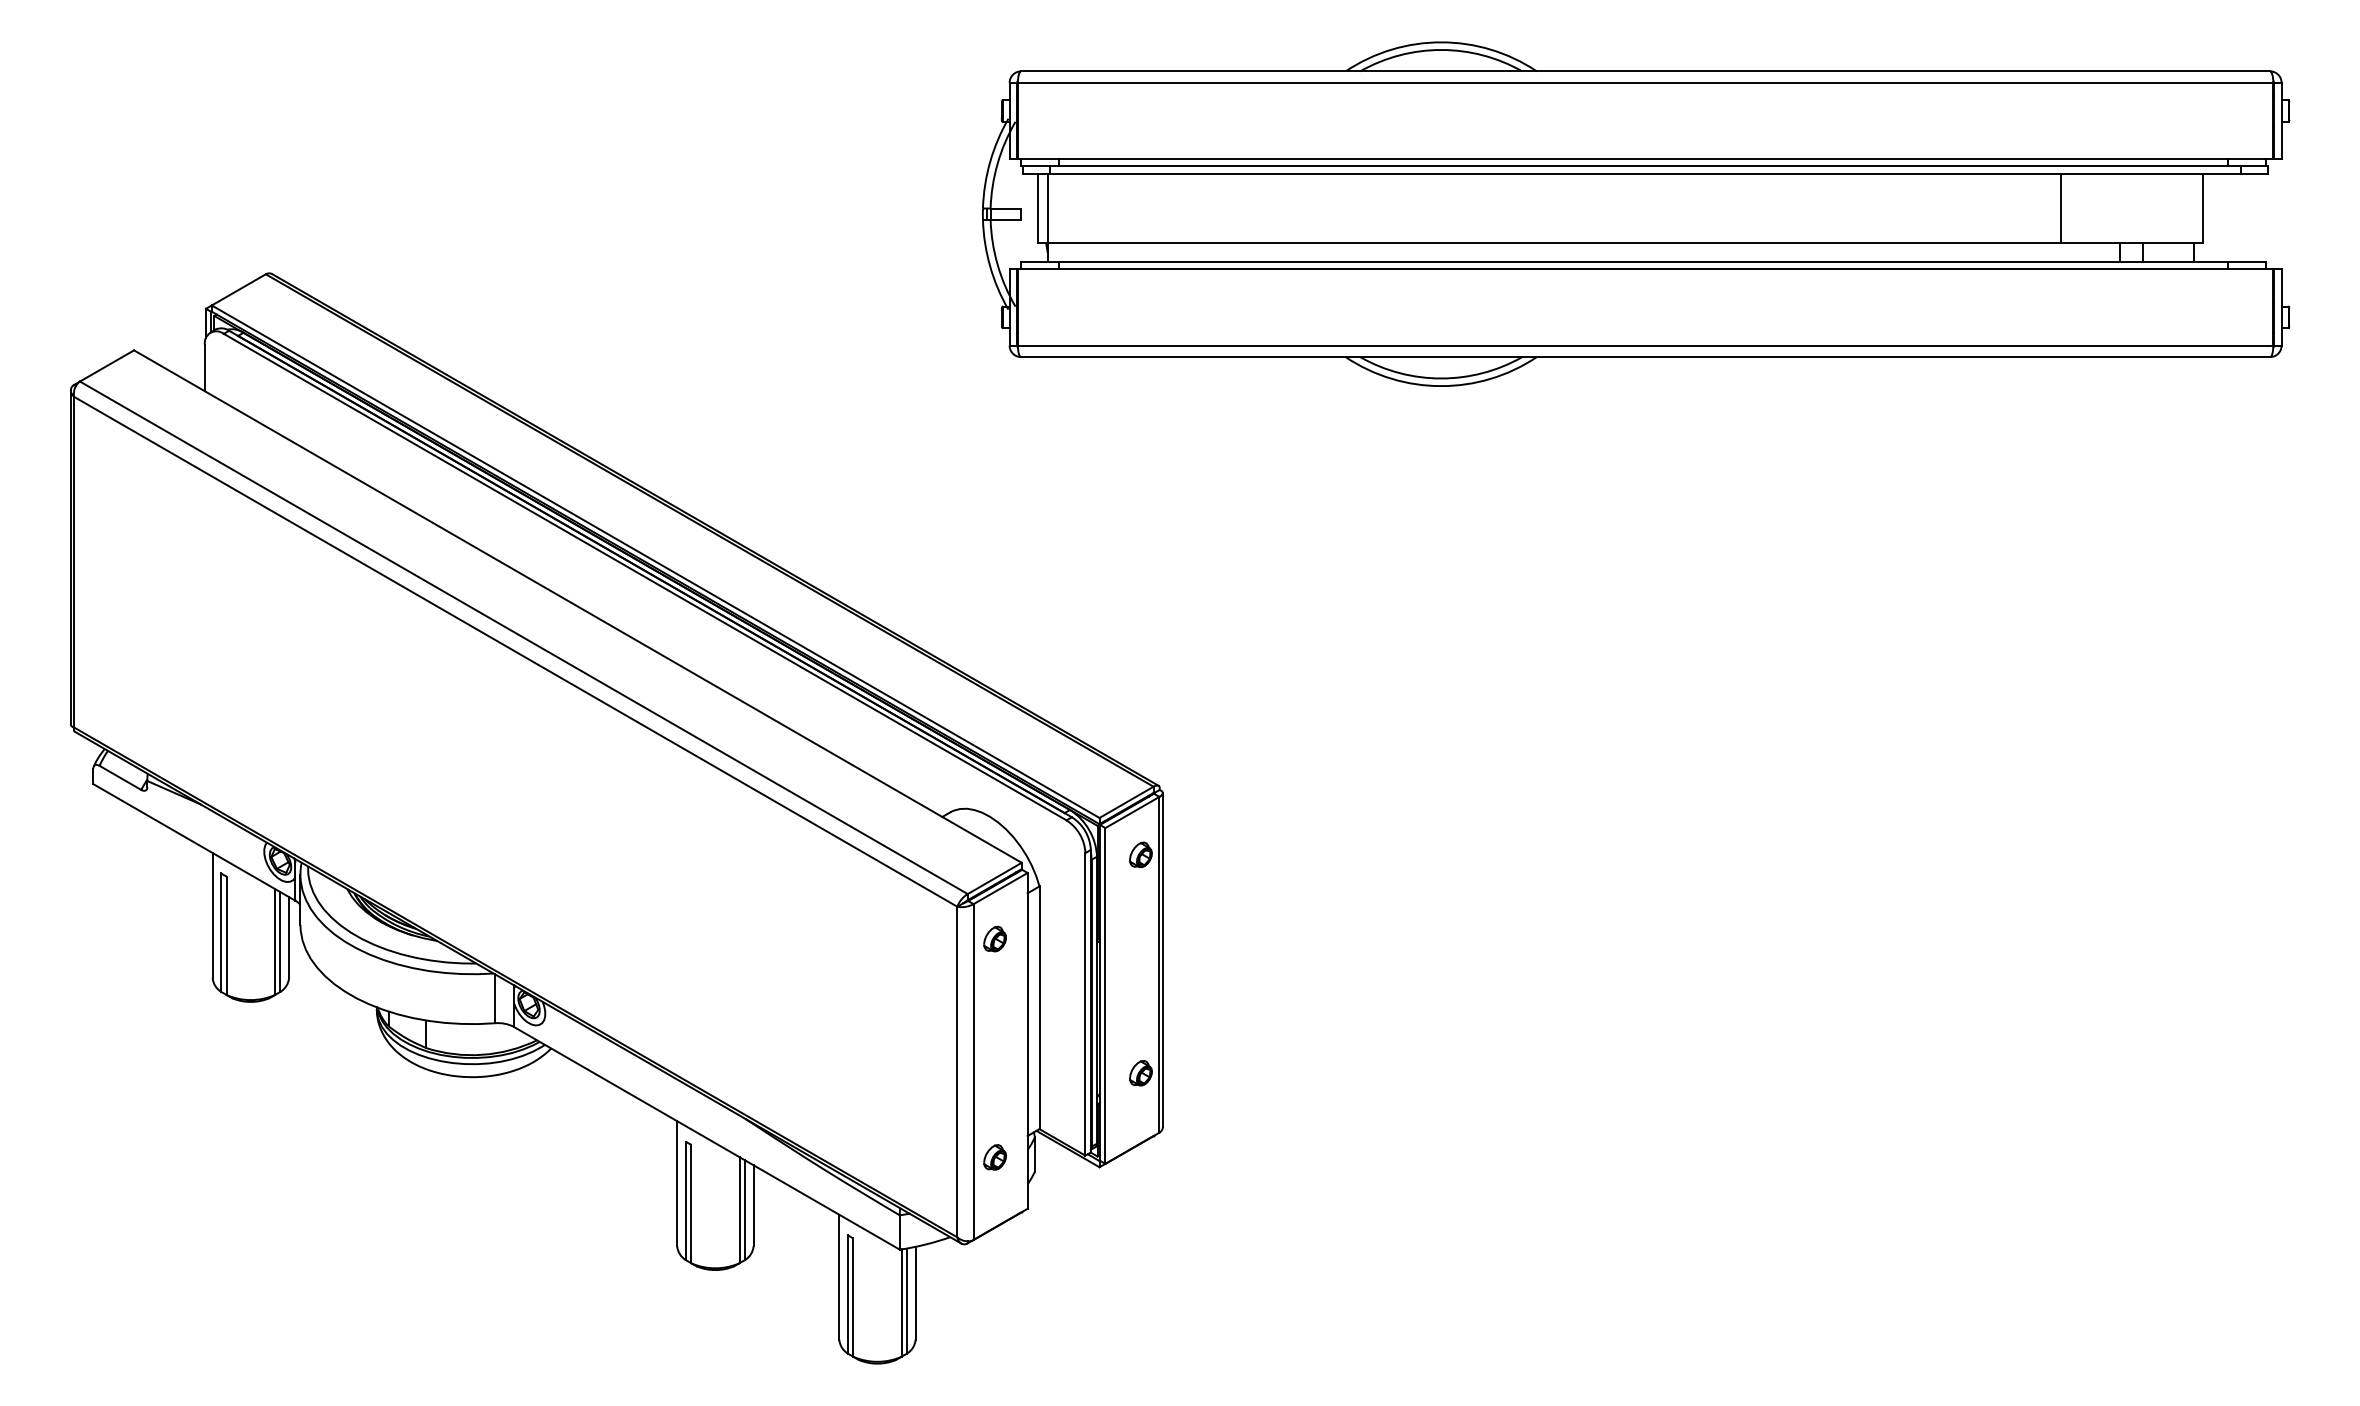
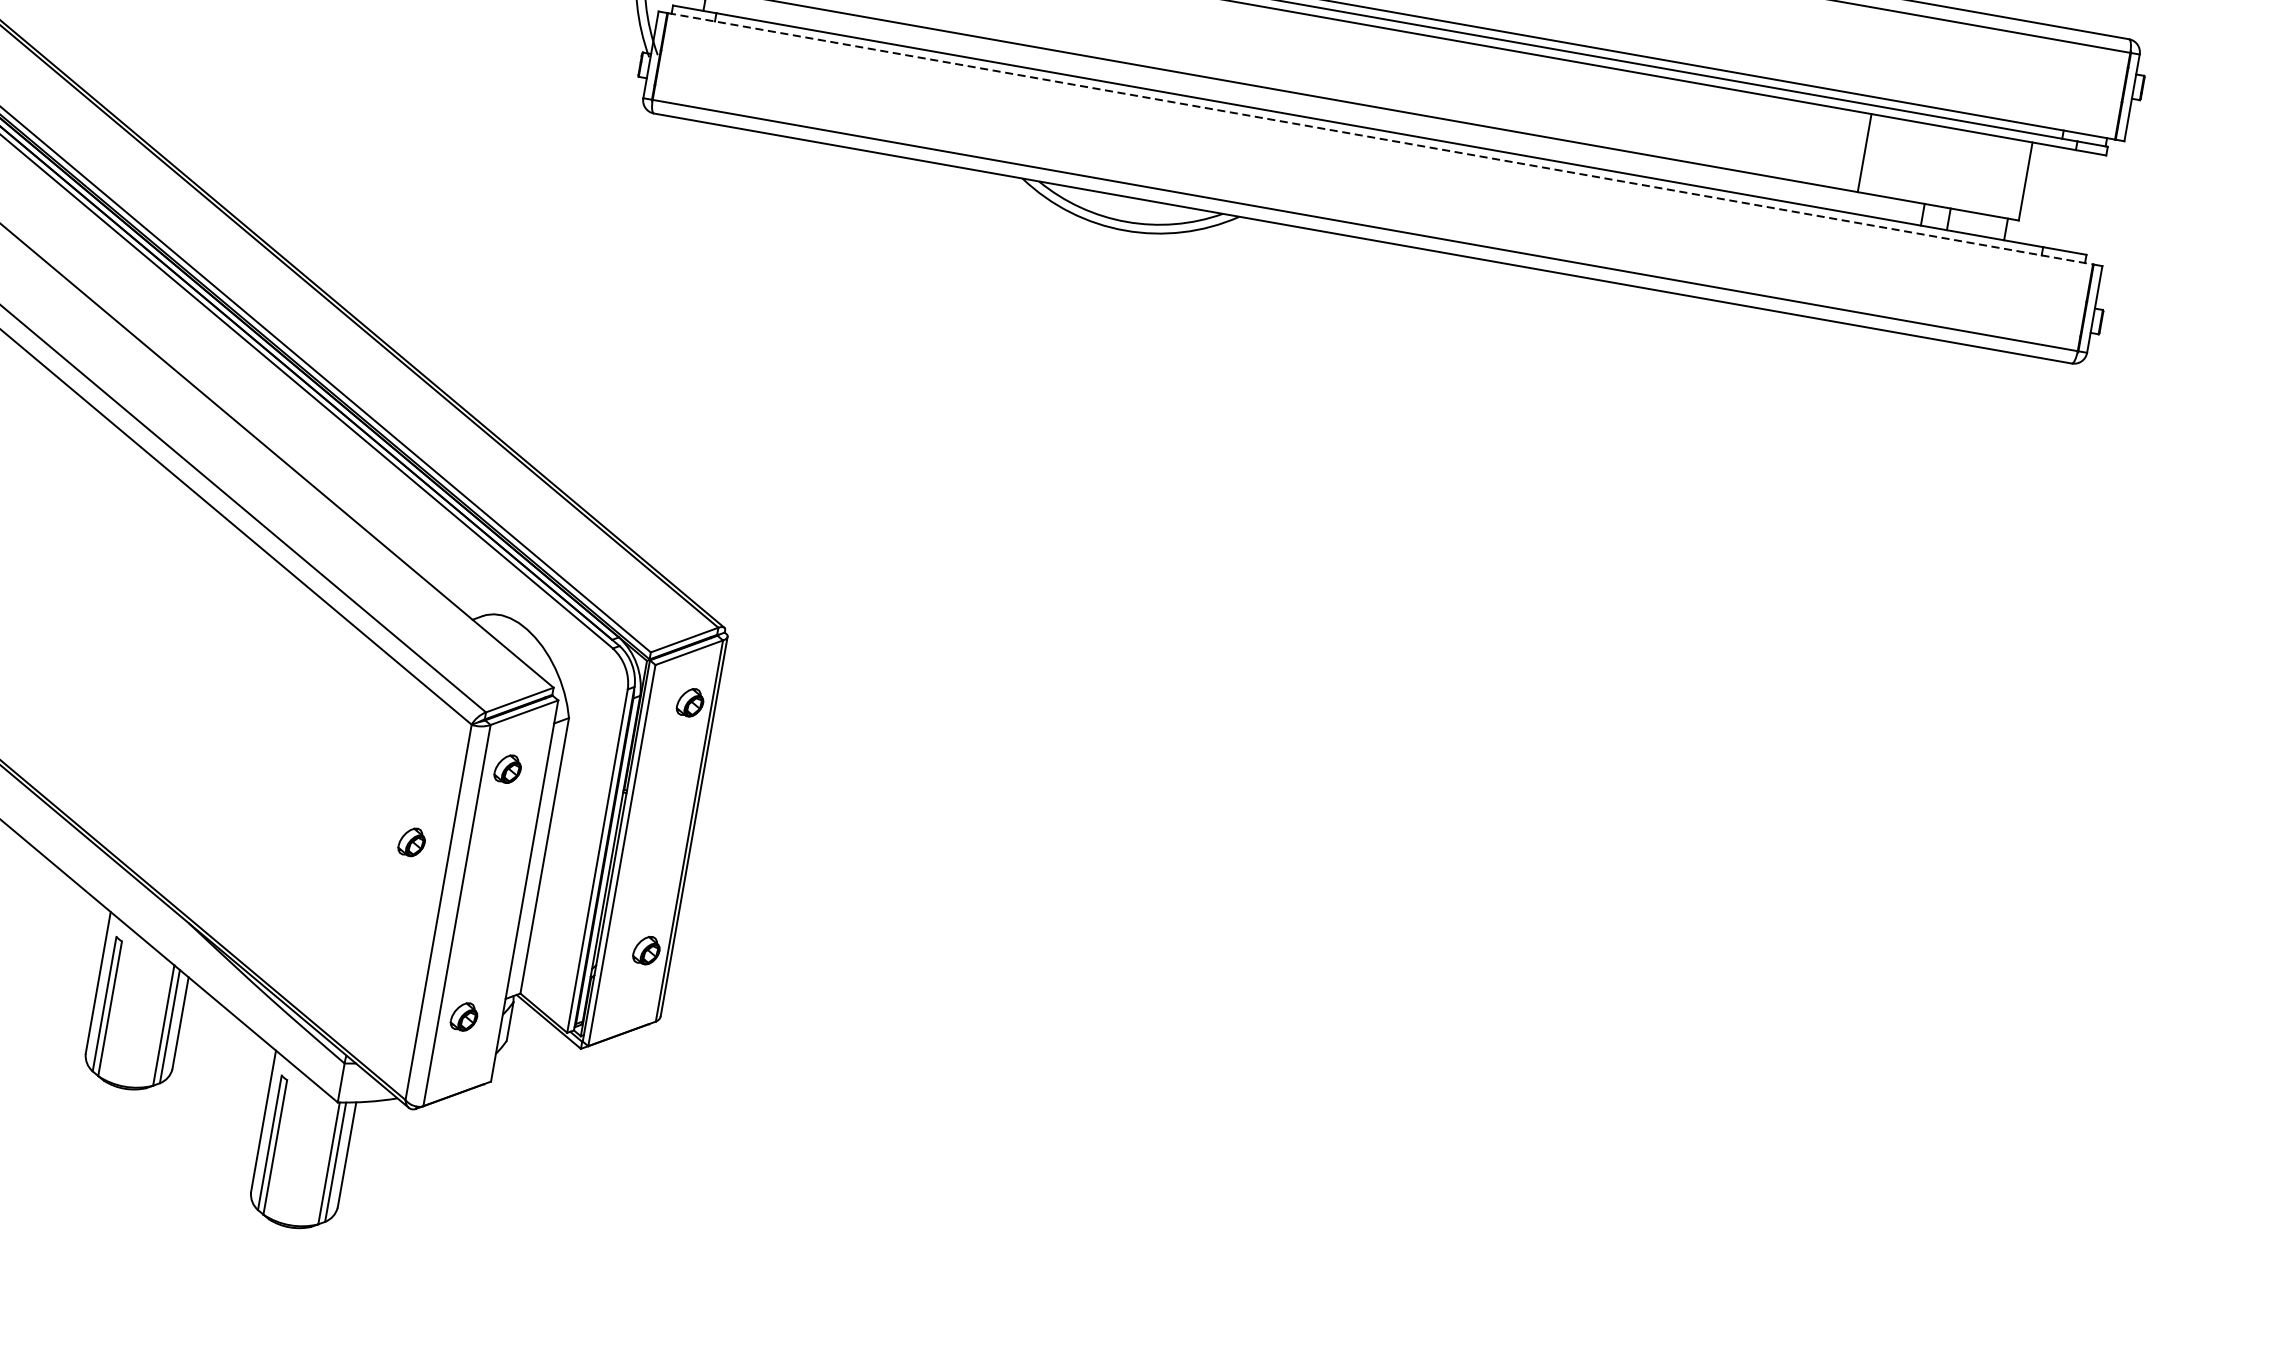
line: (1645, 269) -> (1380, 139), solid -> dashed
part: (923, 1015) -> (411, 841), added

